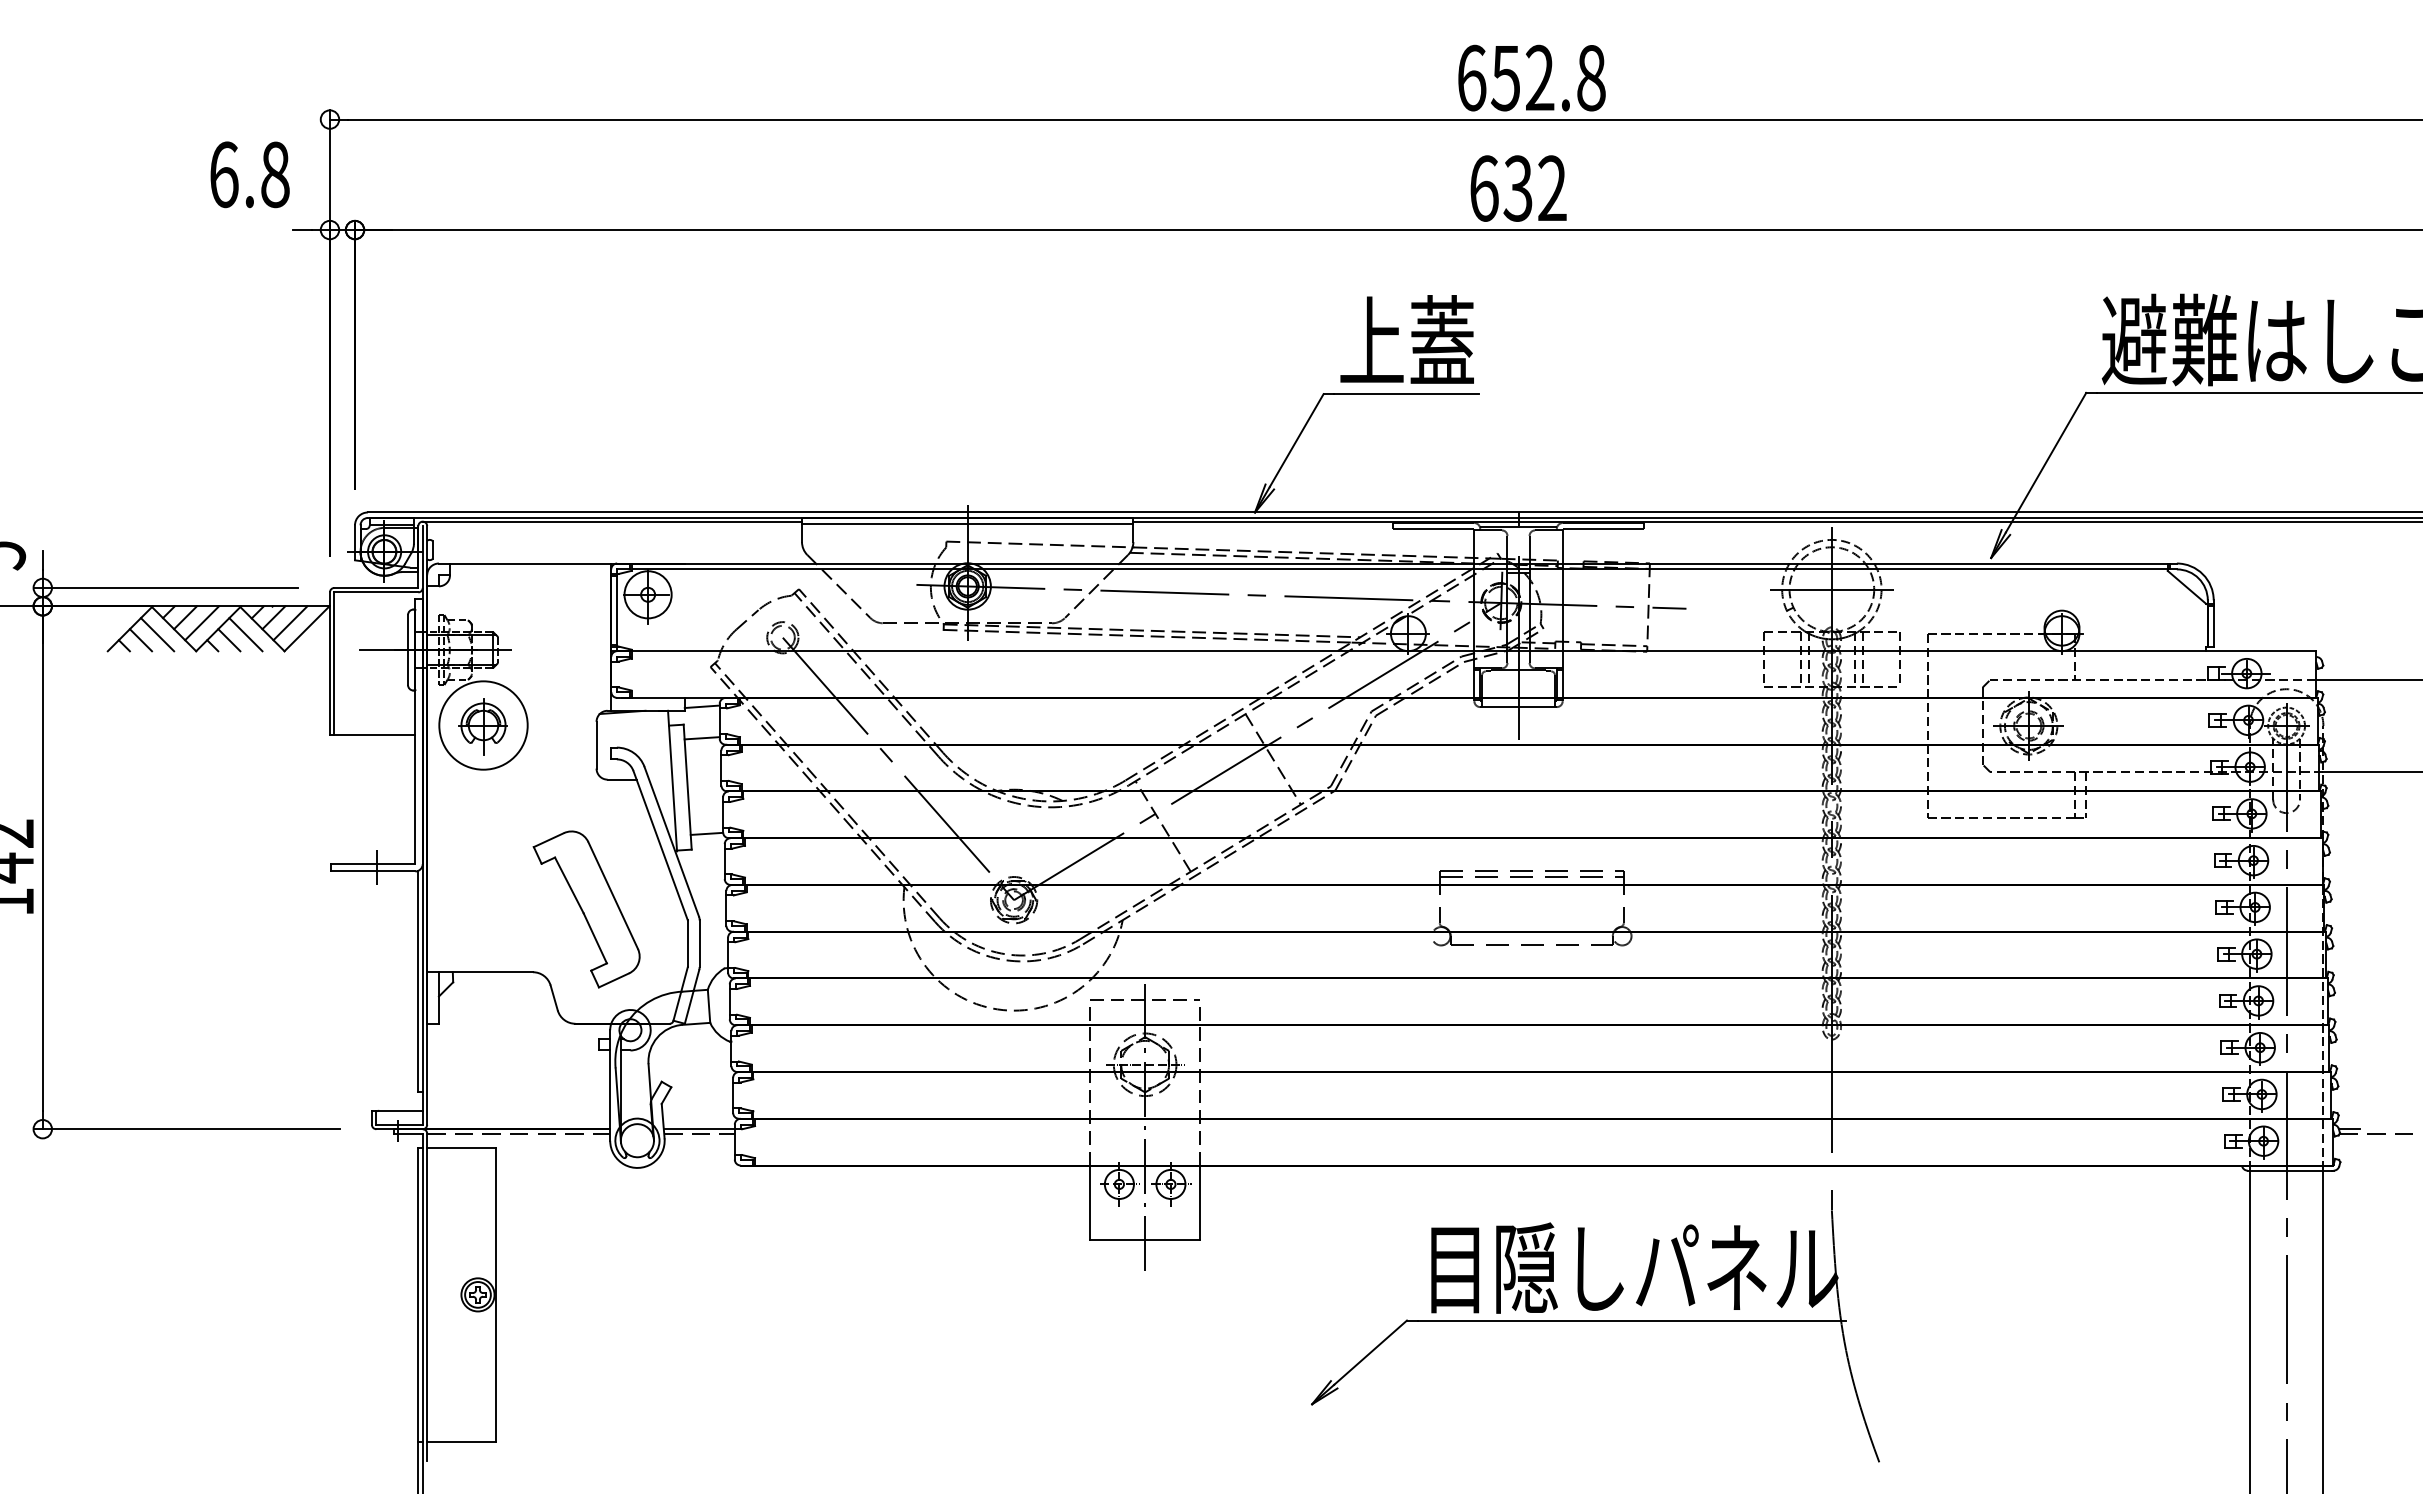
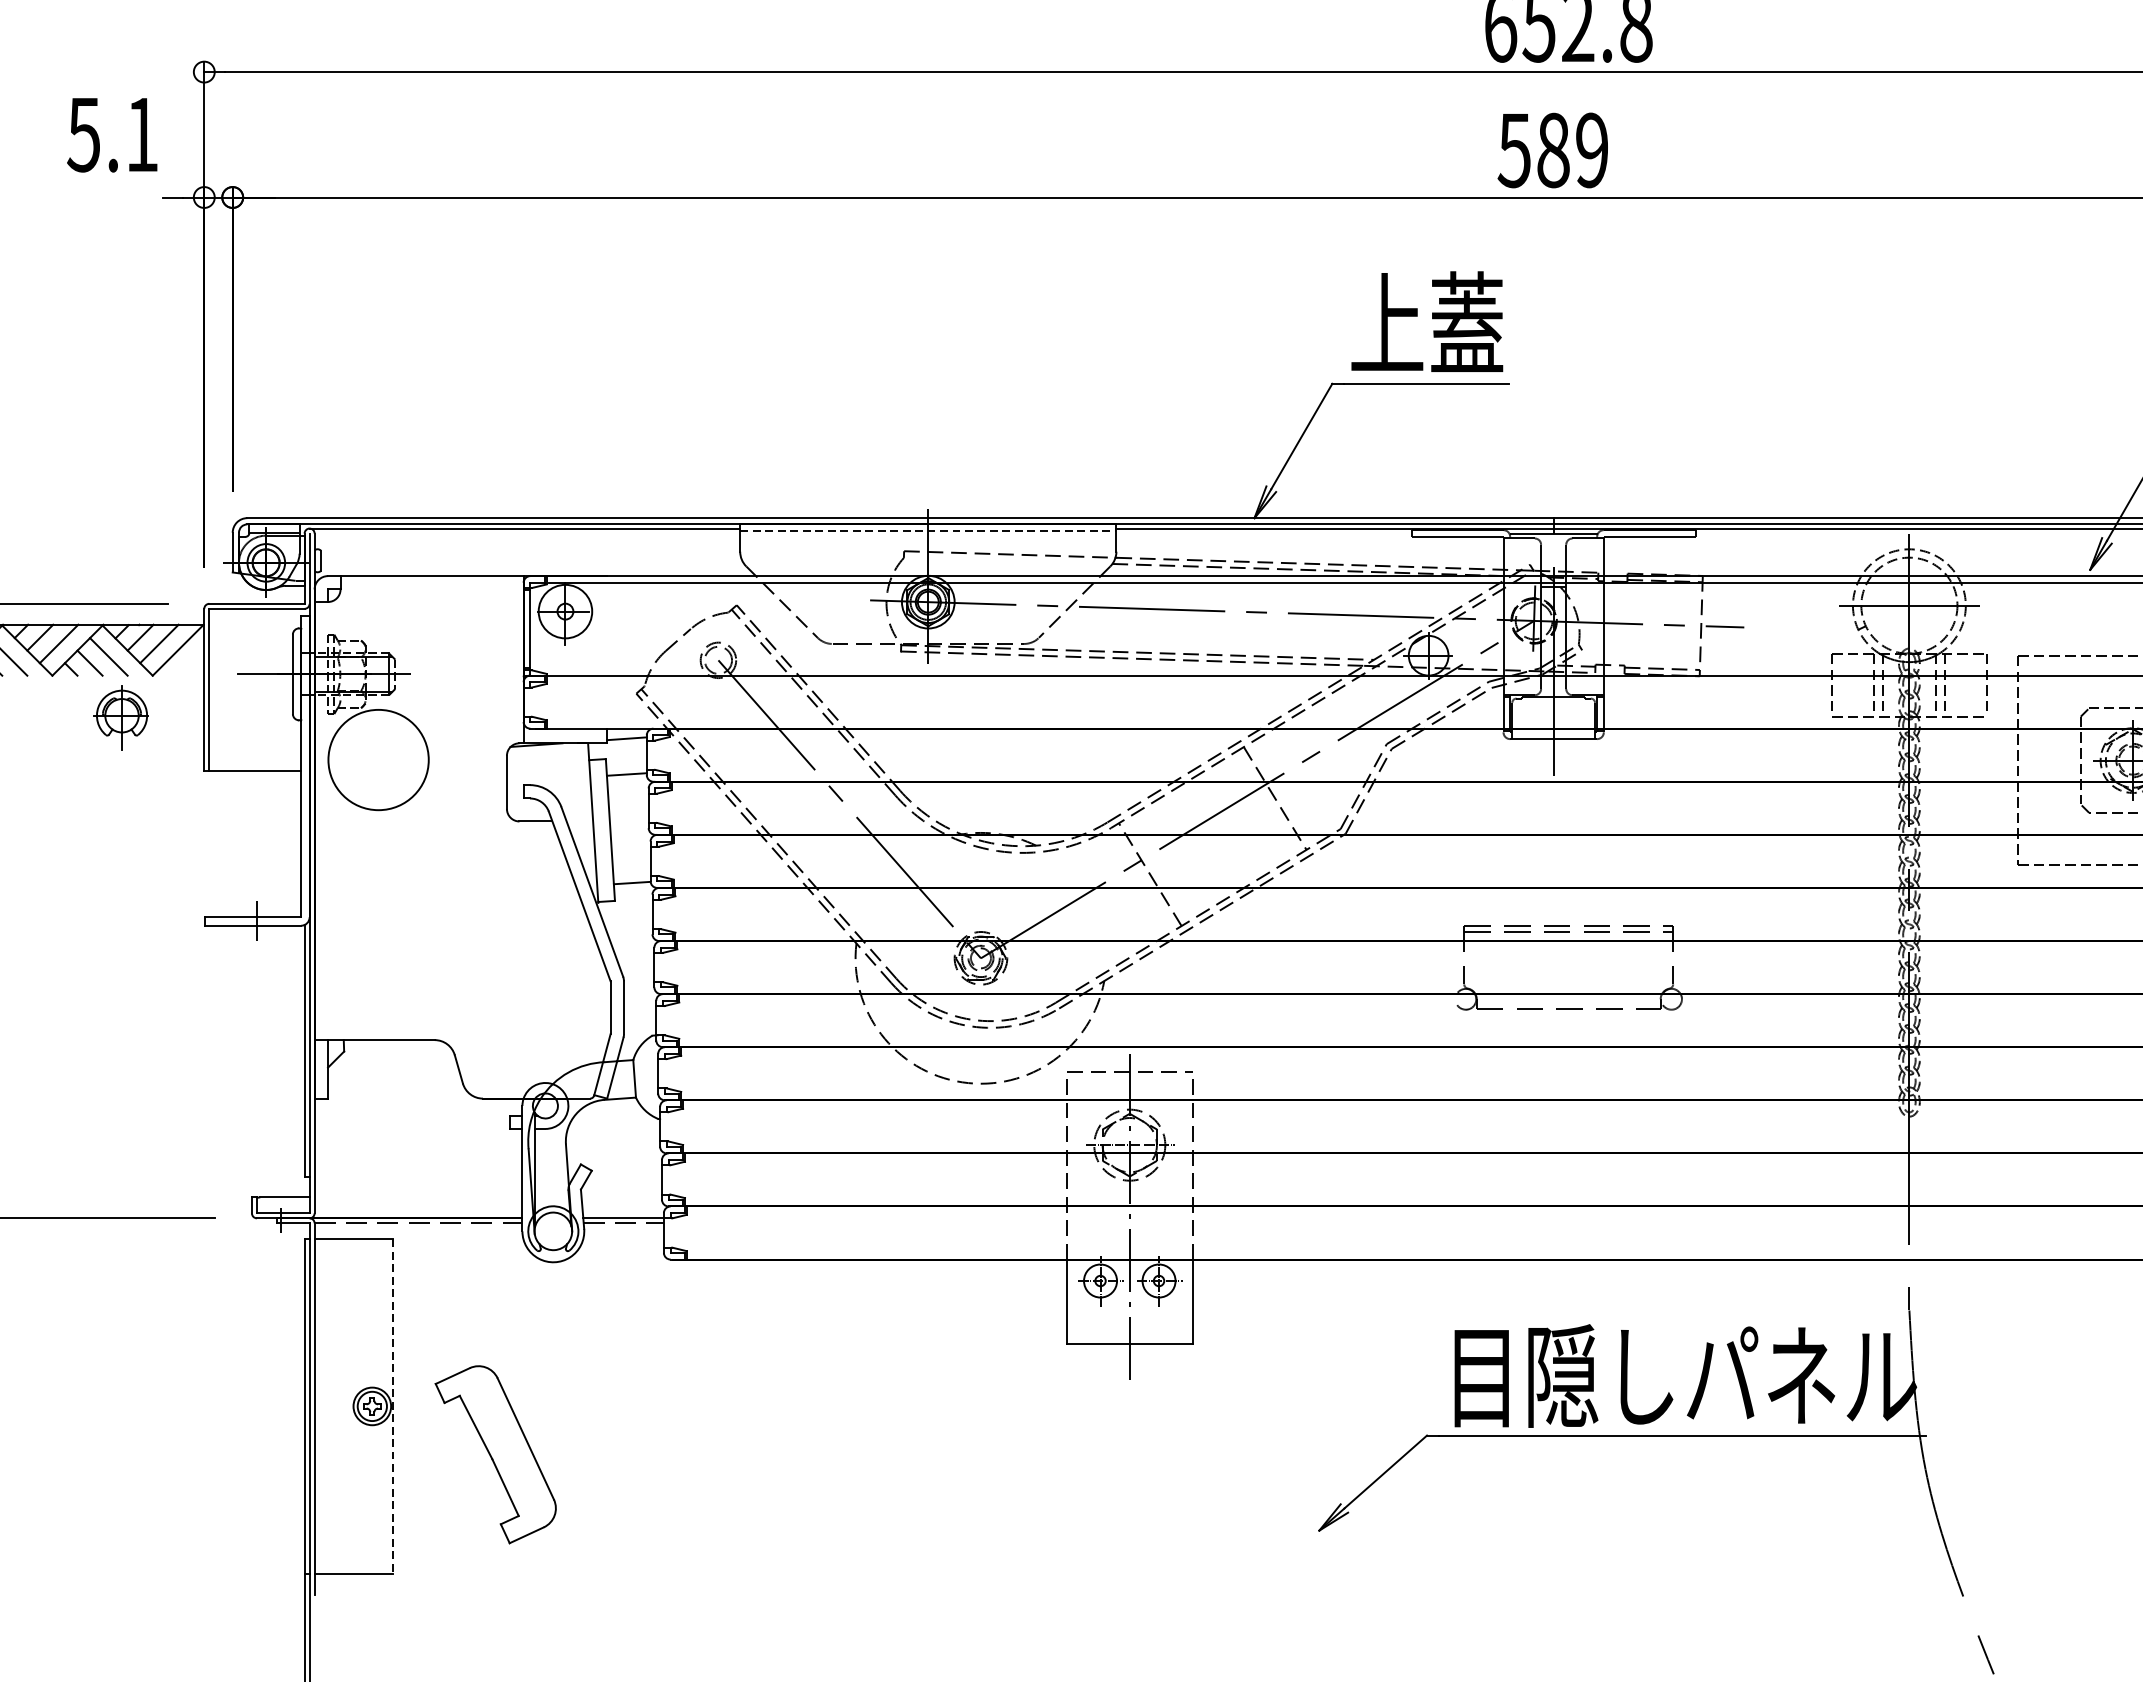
text: (249, 174) -> (112, 134), 6.8 -> 5.1
text: (1517, 188) -> (1552, 150), 632 -> 589
line: (967, 523) -> (928, 530), solid -> dashed
part: (482, 726) -> (120, 716), moved
part: (586, 909) -> (495, 1454), moved
line: (496, 1295) -> (393, 1407), solid -> dashed

